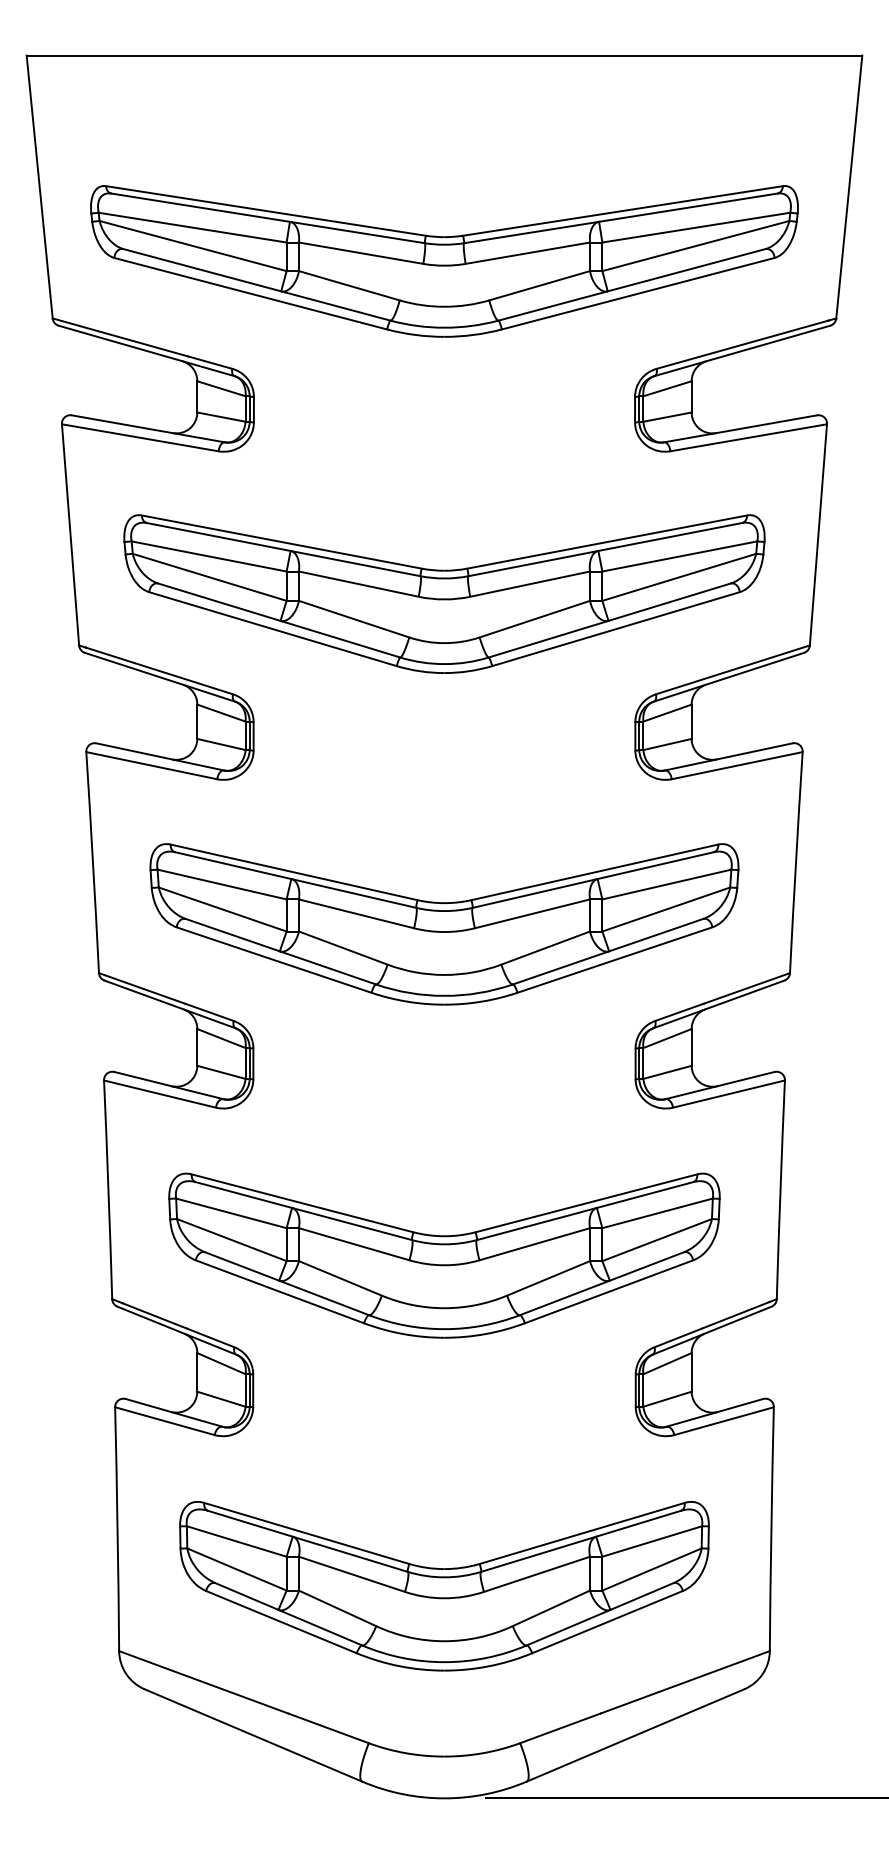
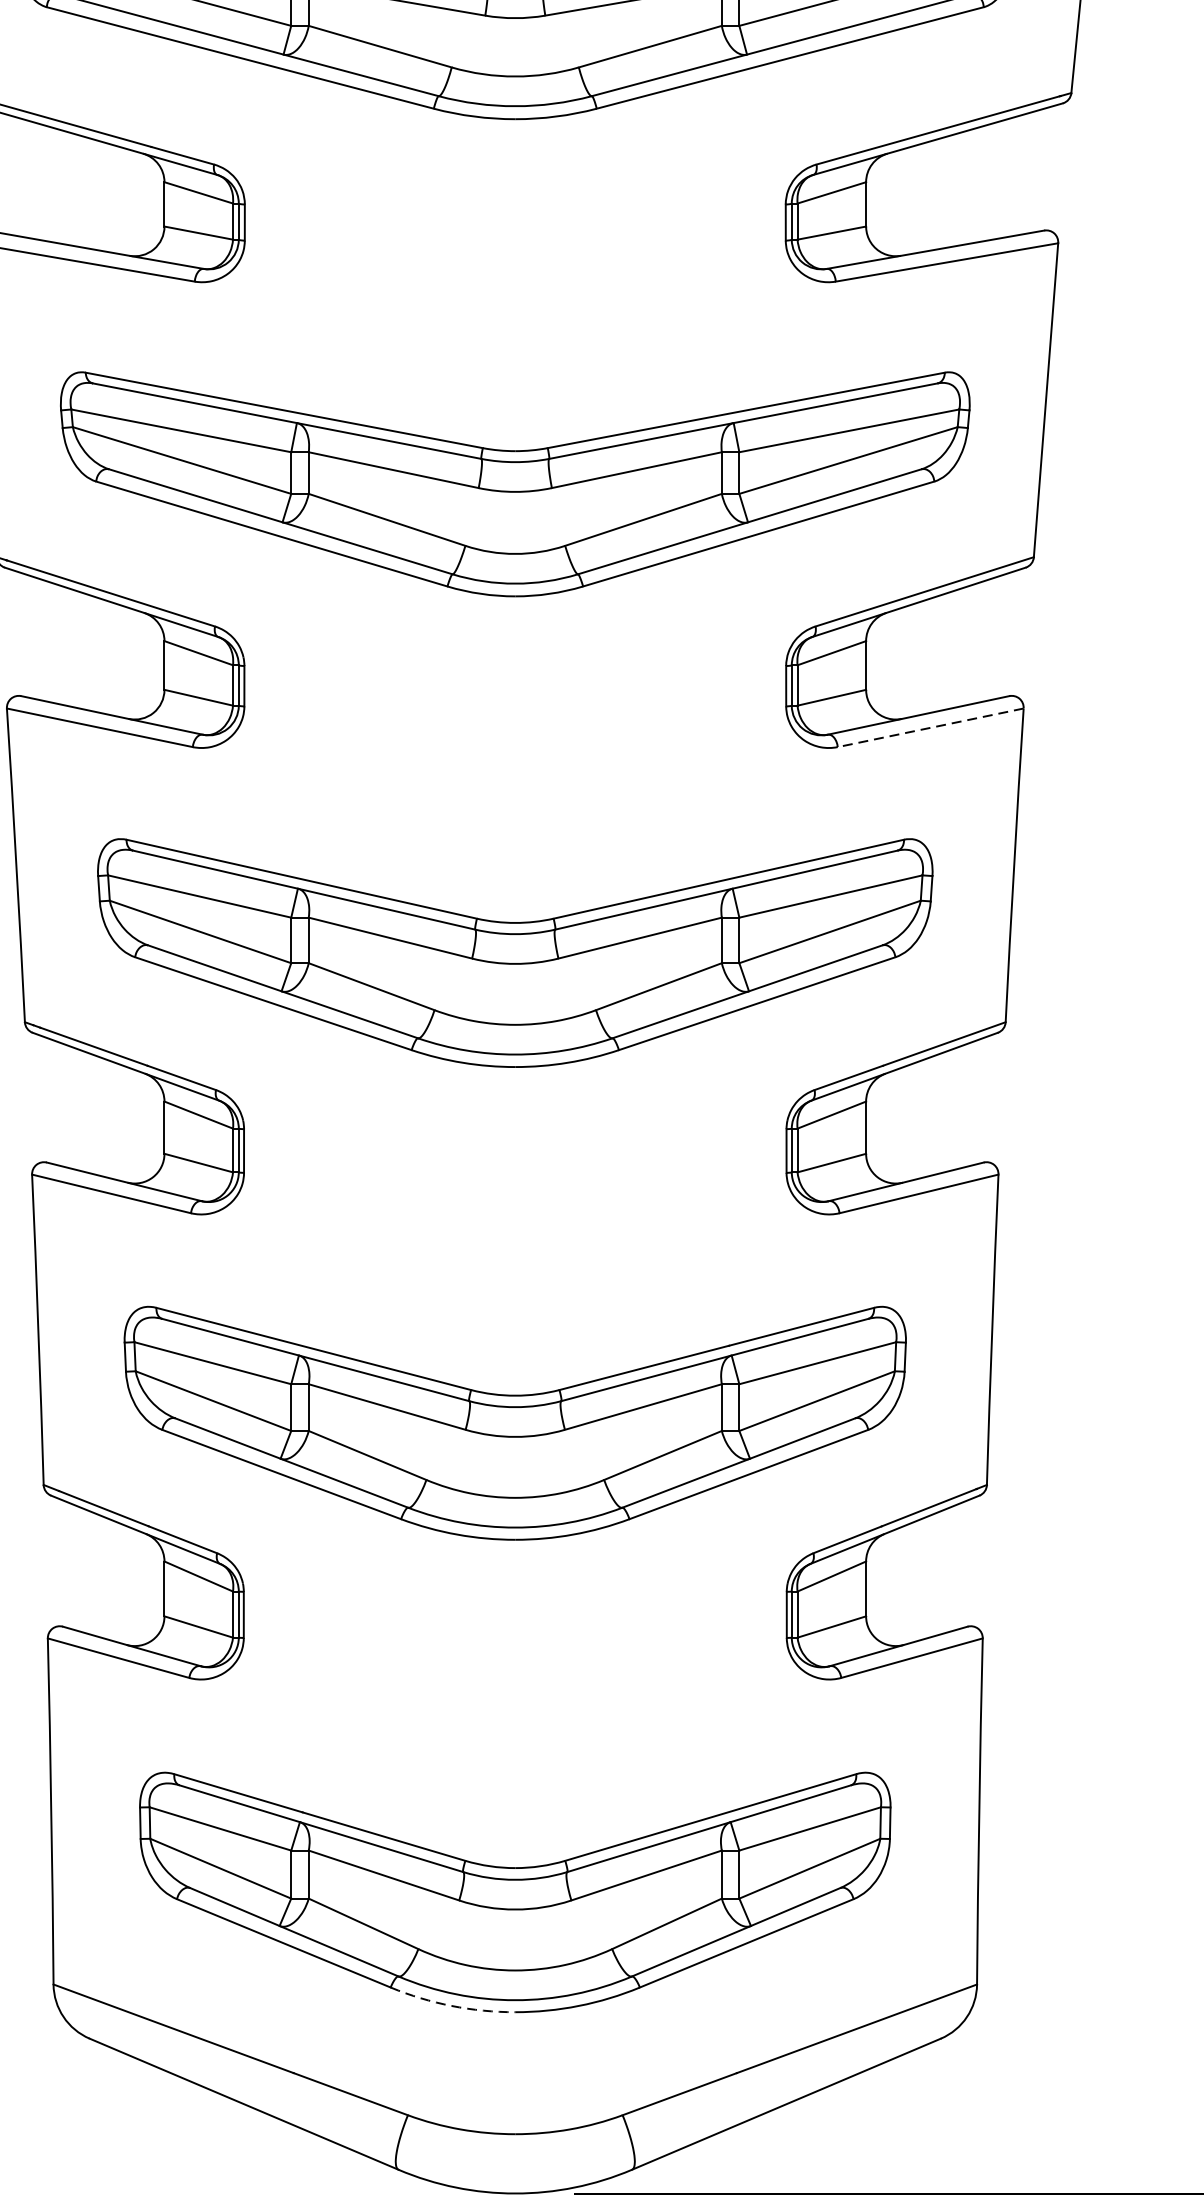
line: (737, 765) -> (931, 727), solid -> dashed
arc: (399, 1666) -> (451, 2006), solid -> dashed

